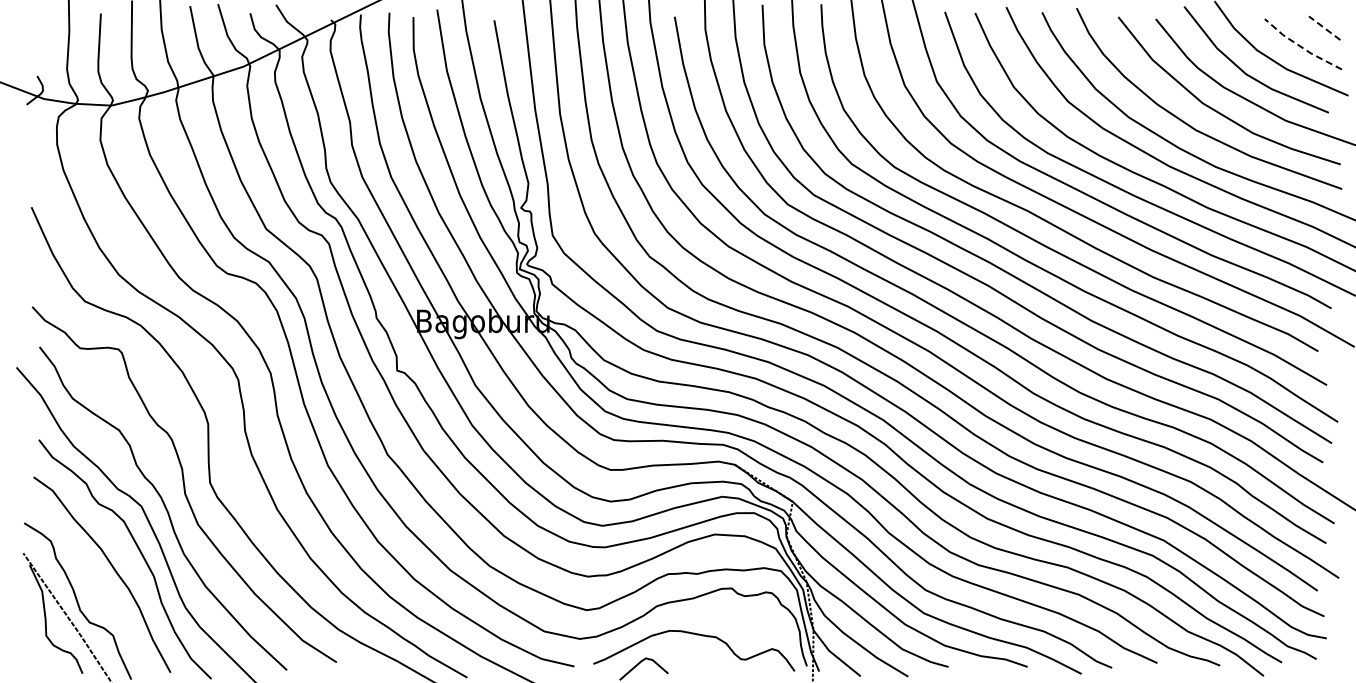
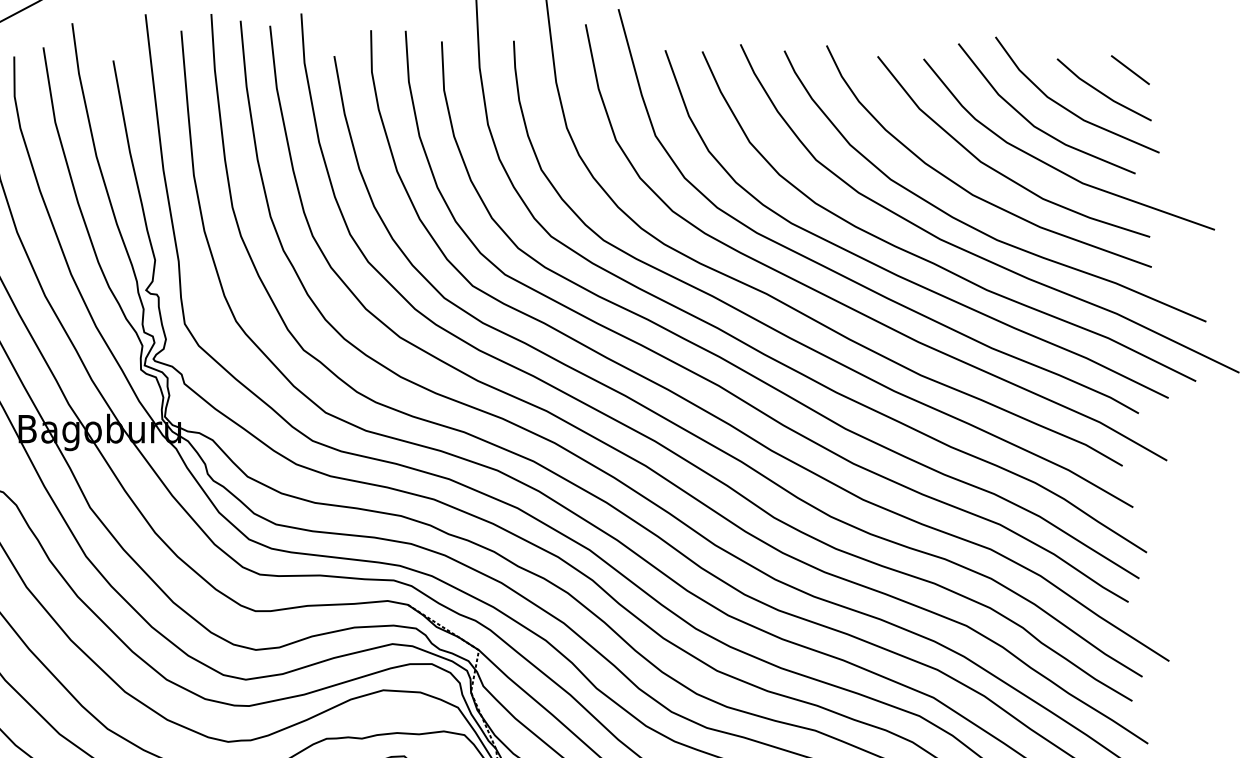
line: (1324, 28) -> (1130, 70), dashed -> solid
line: (1301, 46) -> (1102, 92), dashed -> solid

